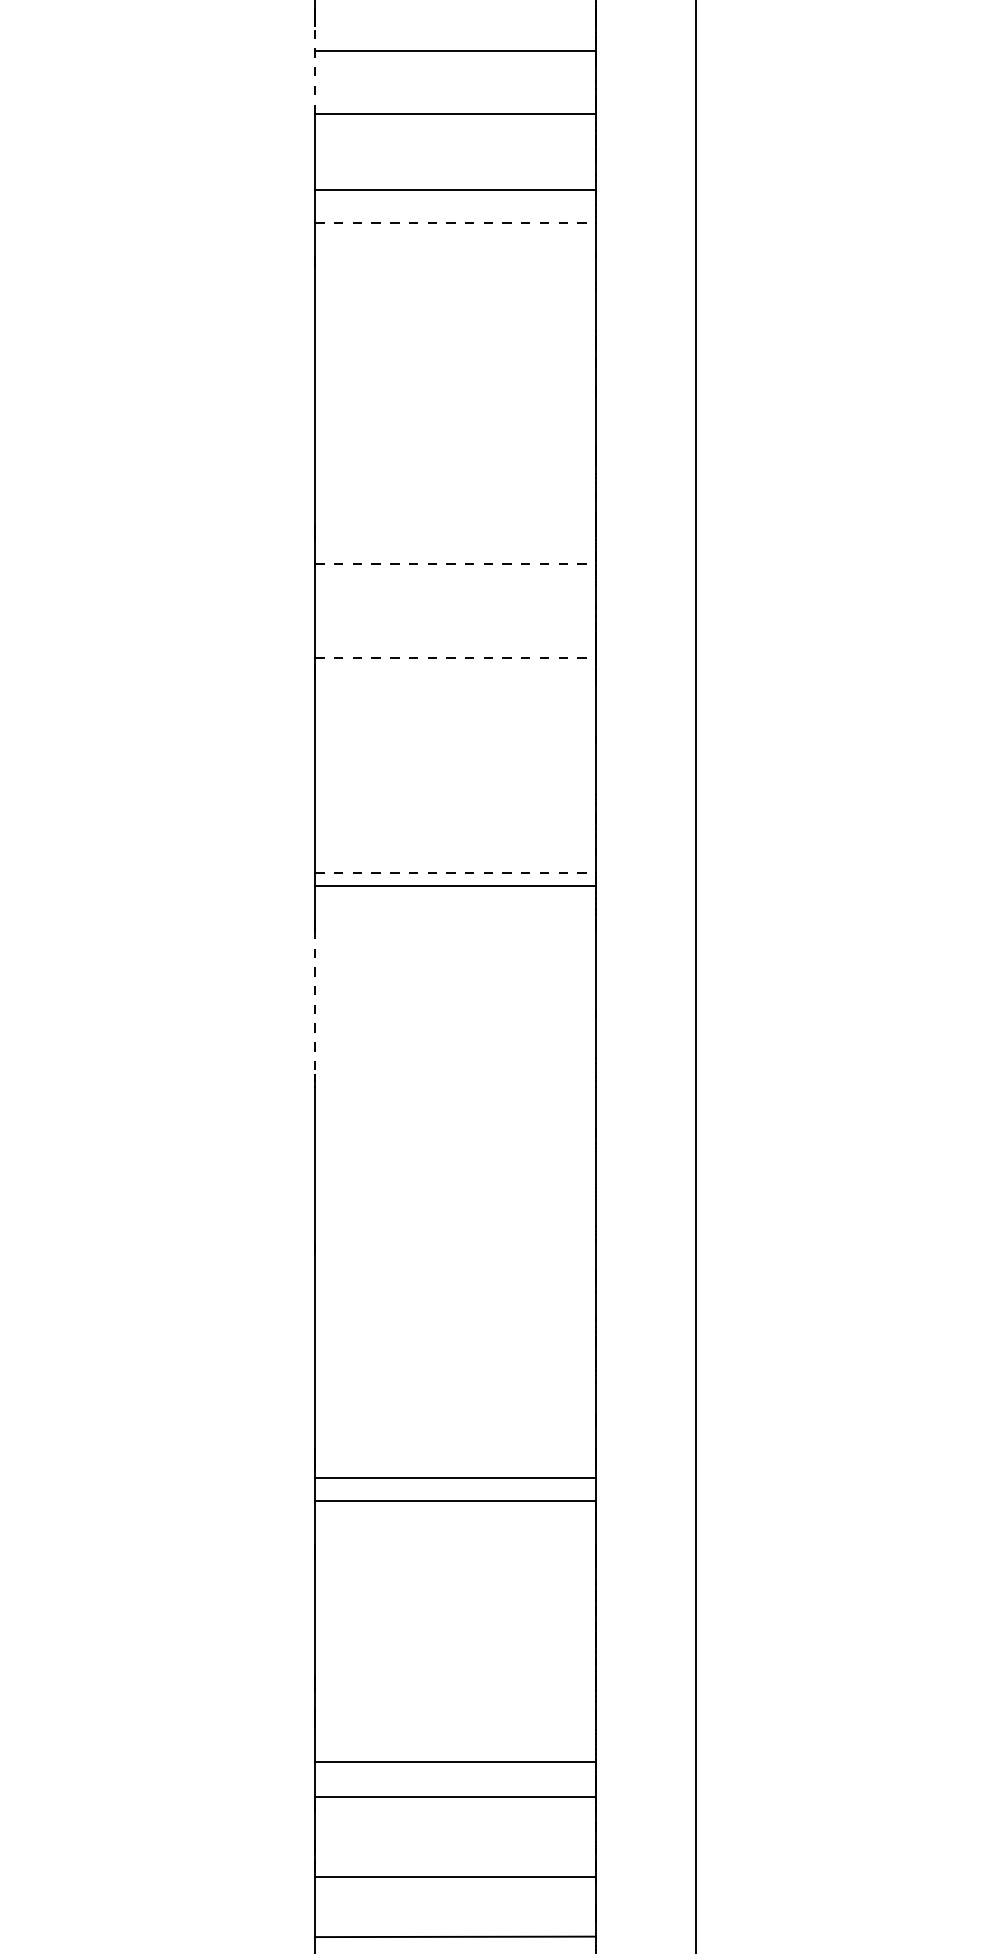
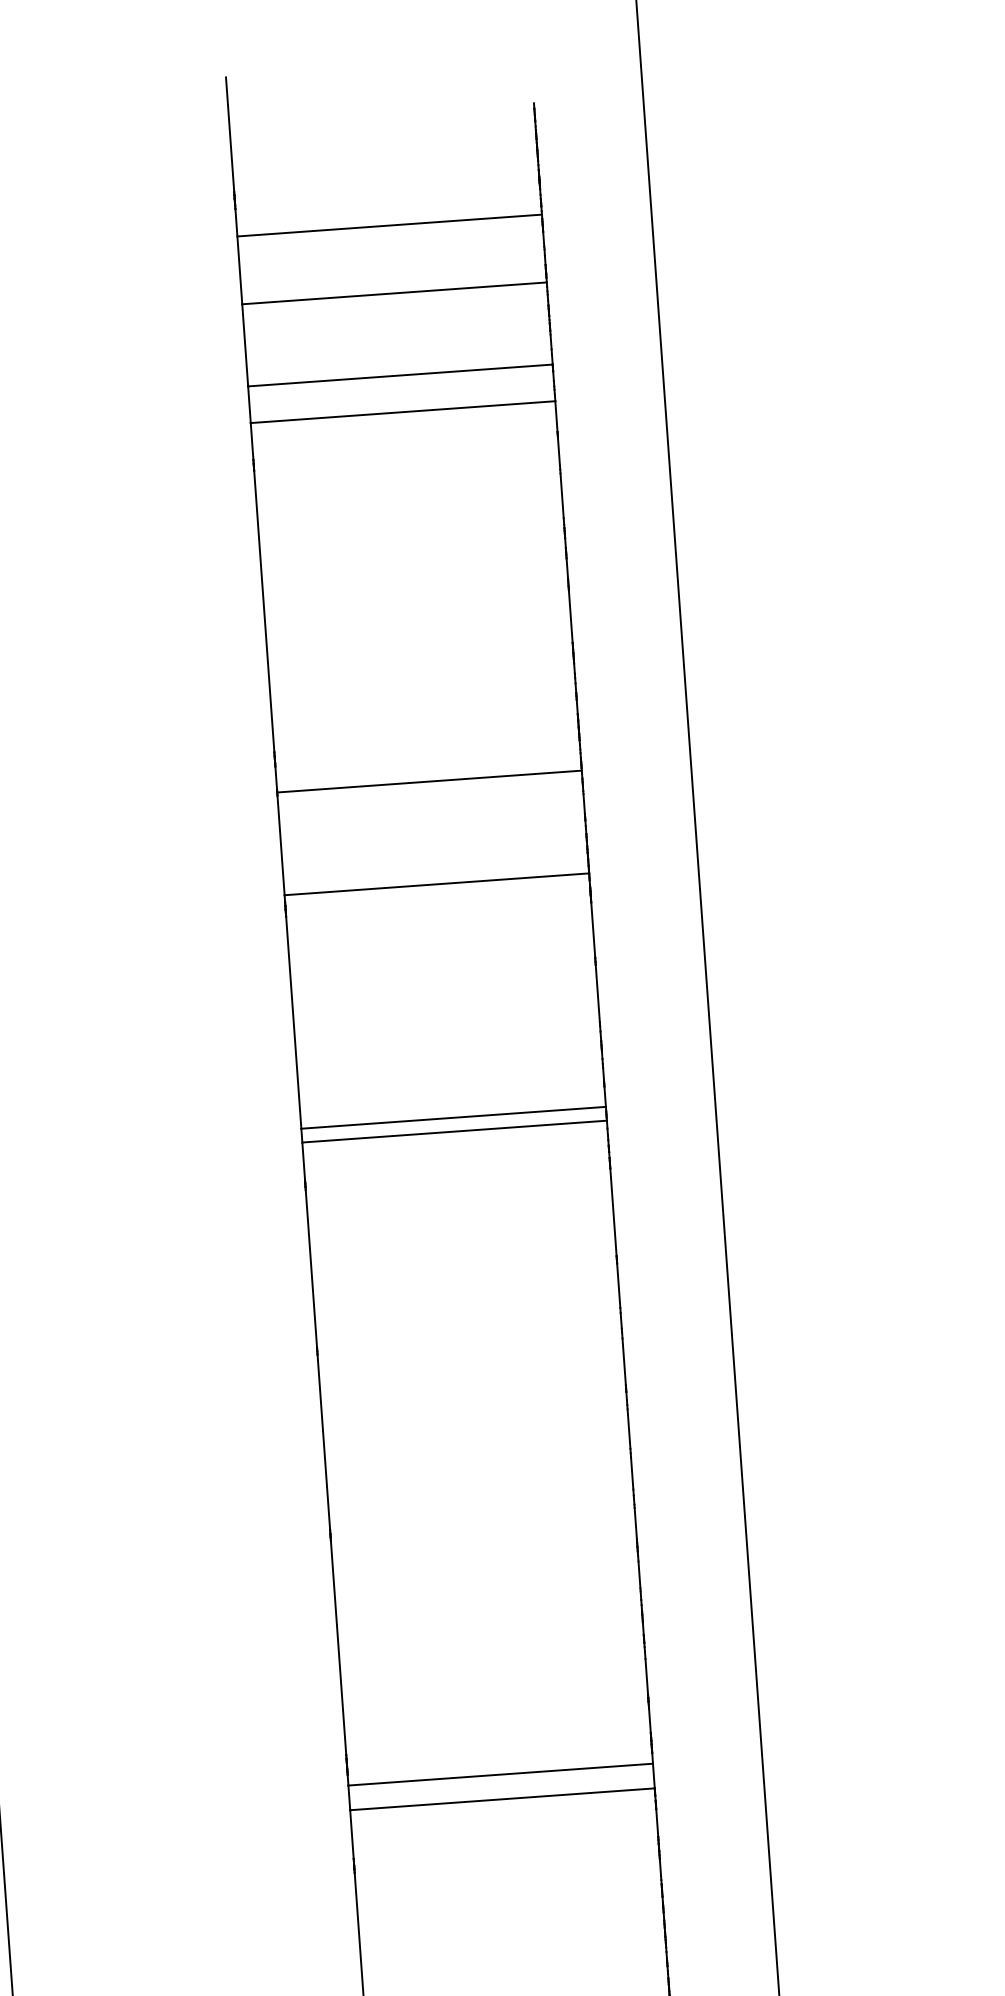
line: (315, 70) -> (239, 257), dashed -> solid
line: (456, 223) -> (404, 412), dashed -> solid
line: (456, 563) -> (430, 781), dashed -> solid
line: (456, 658) -> (437, 884), dashed -> solid
line: (456, 873) -> (454, 1117), dashed -> solid
line: (315, 1002) -> (311, 1268), dashed -> solid

